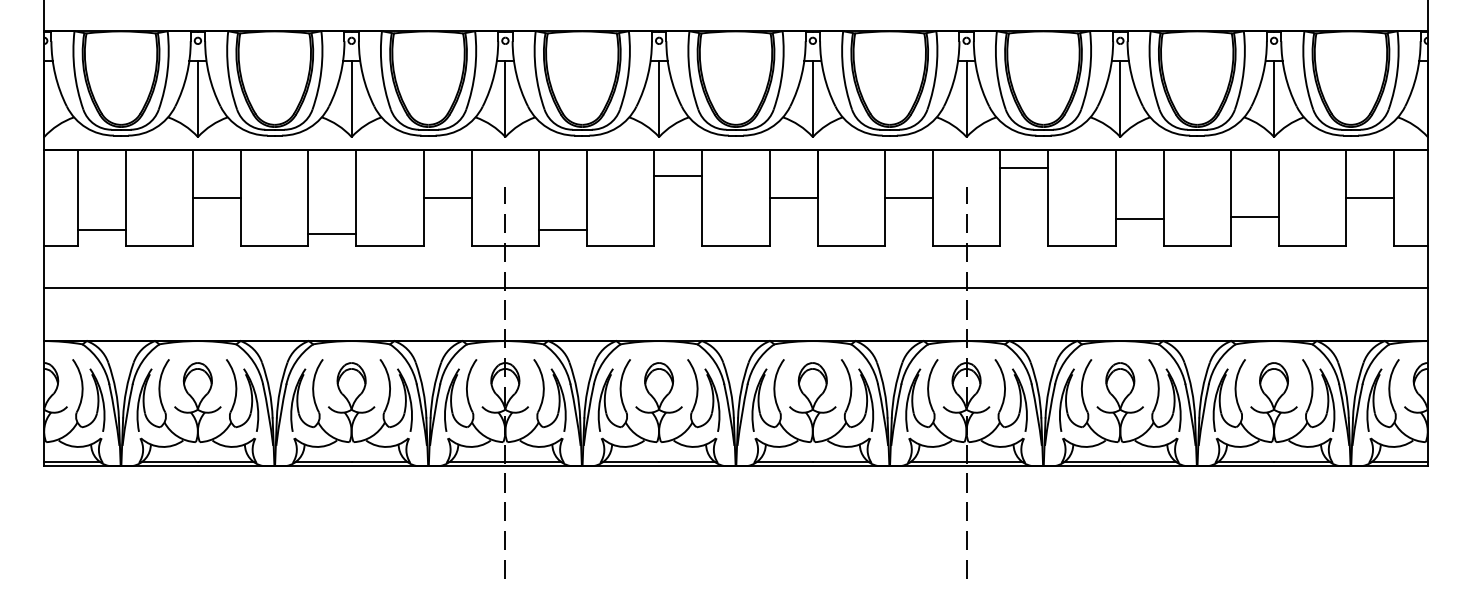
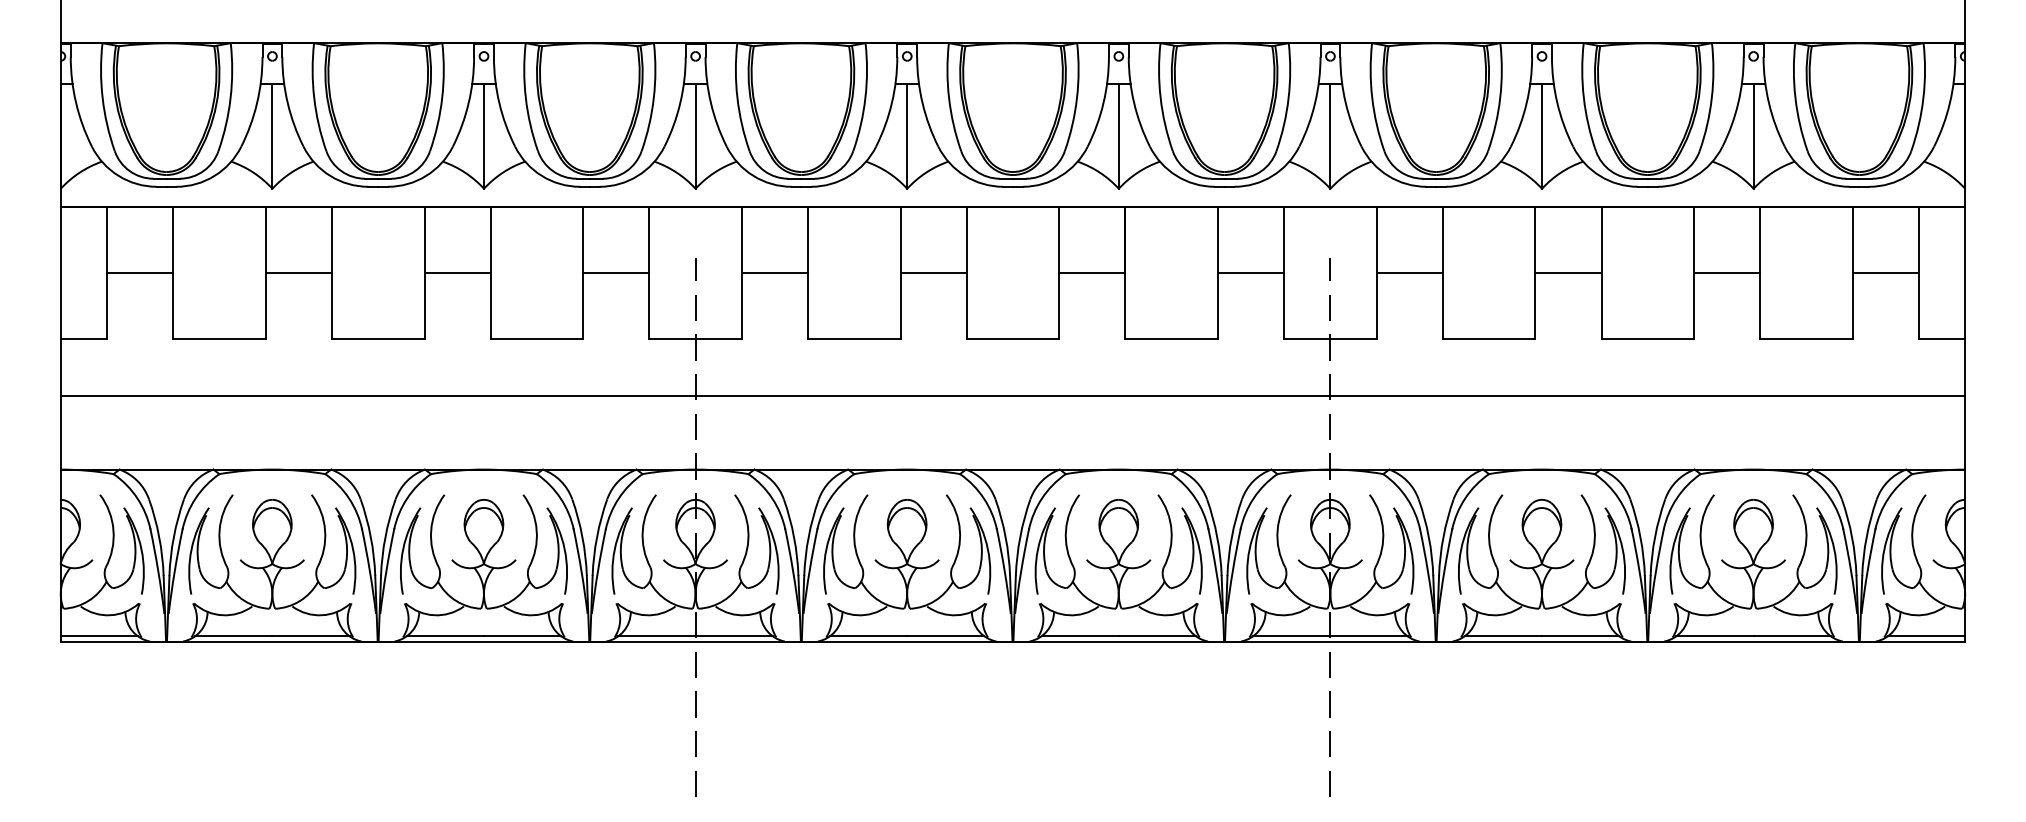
line: (1024, 168) -> (1410, 273), moved
line: (678, 176) -> (933, 273), moved
line: (1254, 217) -> (1726, 273), moved
line: (1139, 219) -> (1568, 273), moved
line: (101, 230) -> (139, 273), moved
line: (563, 230) -> (775, 273), moved
line: (332, 234) -> (457, 273), moved

